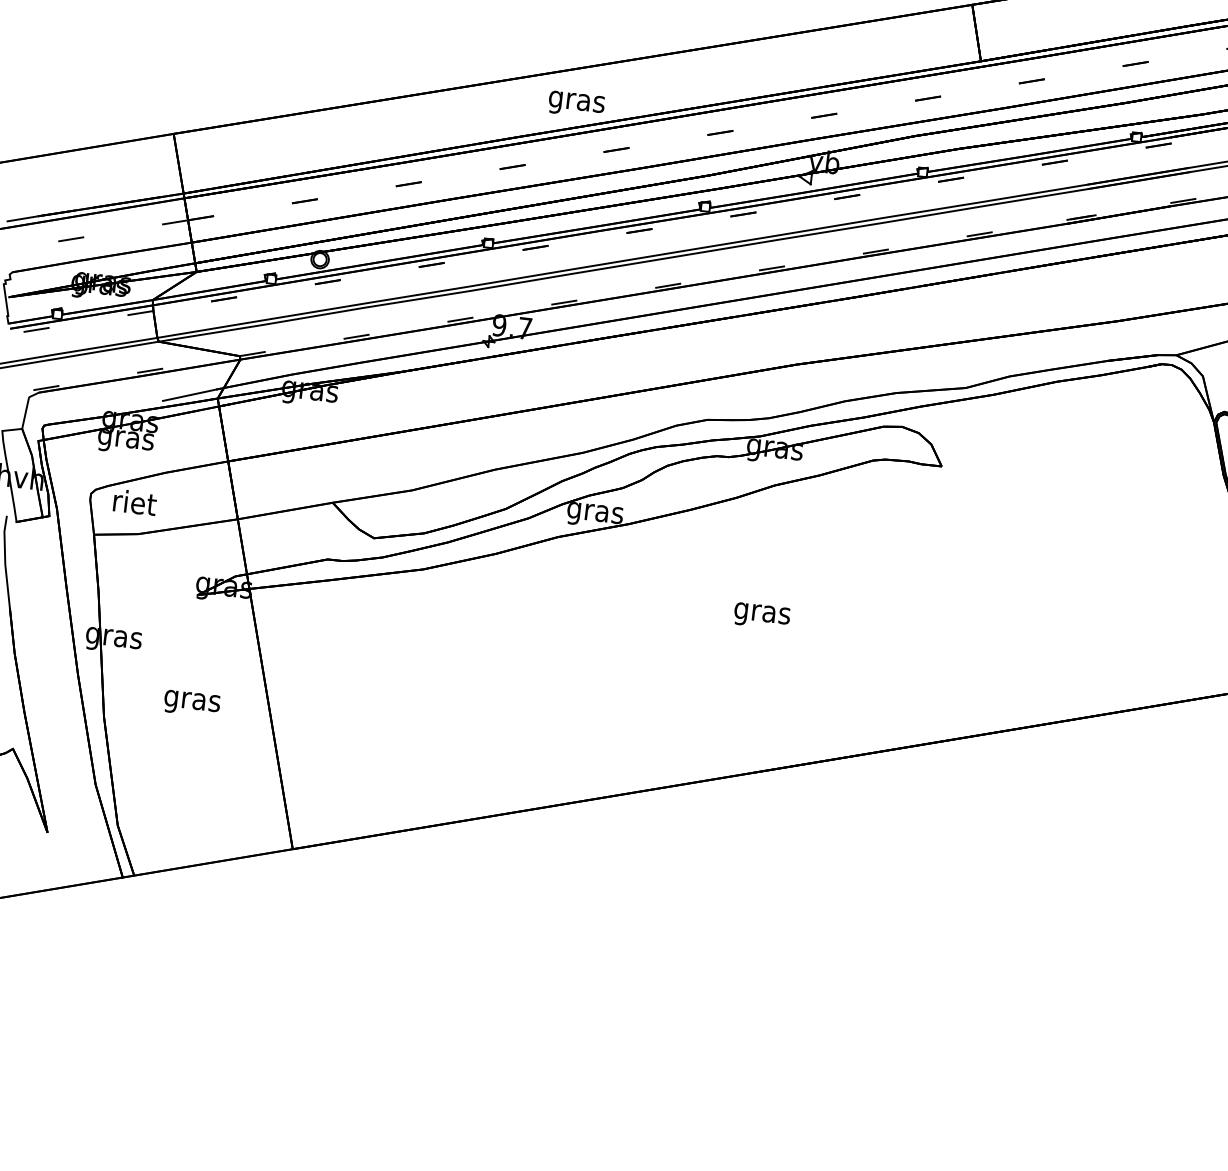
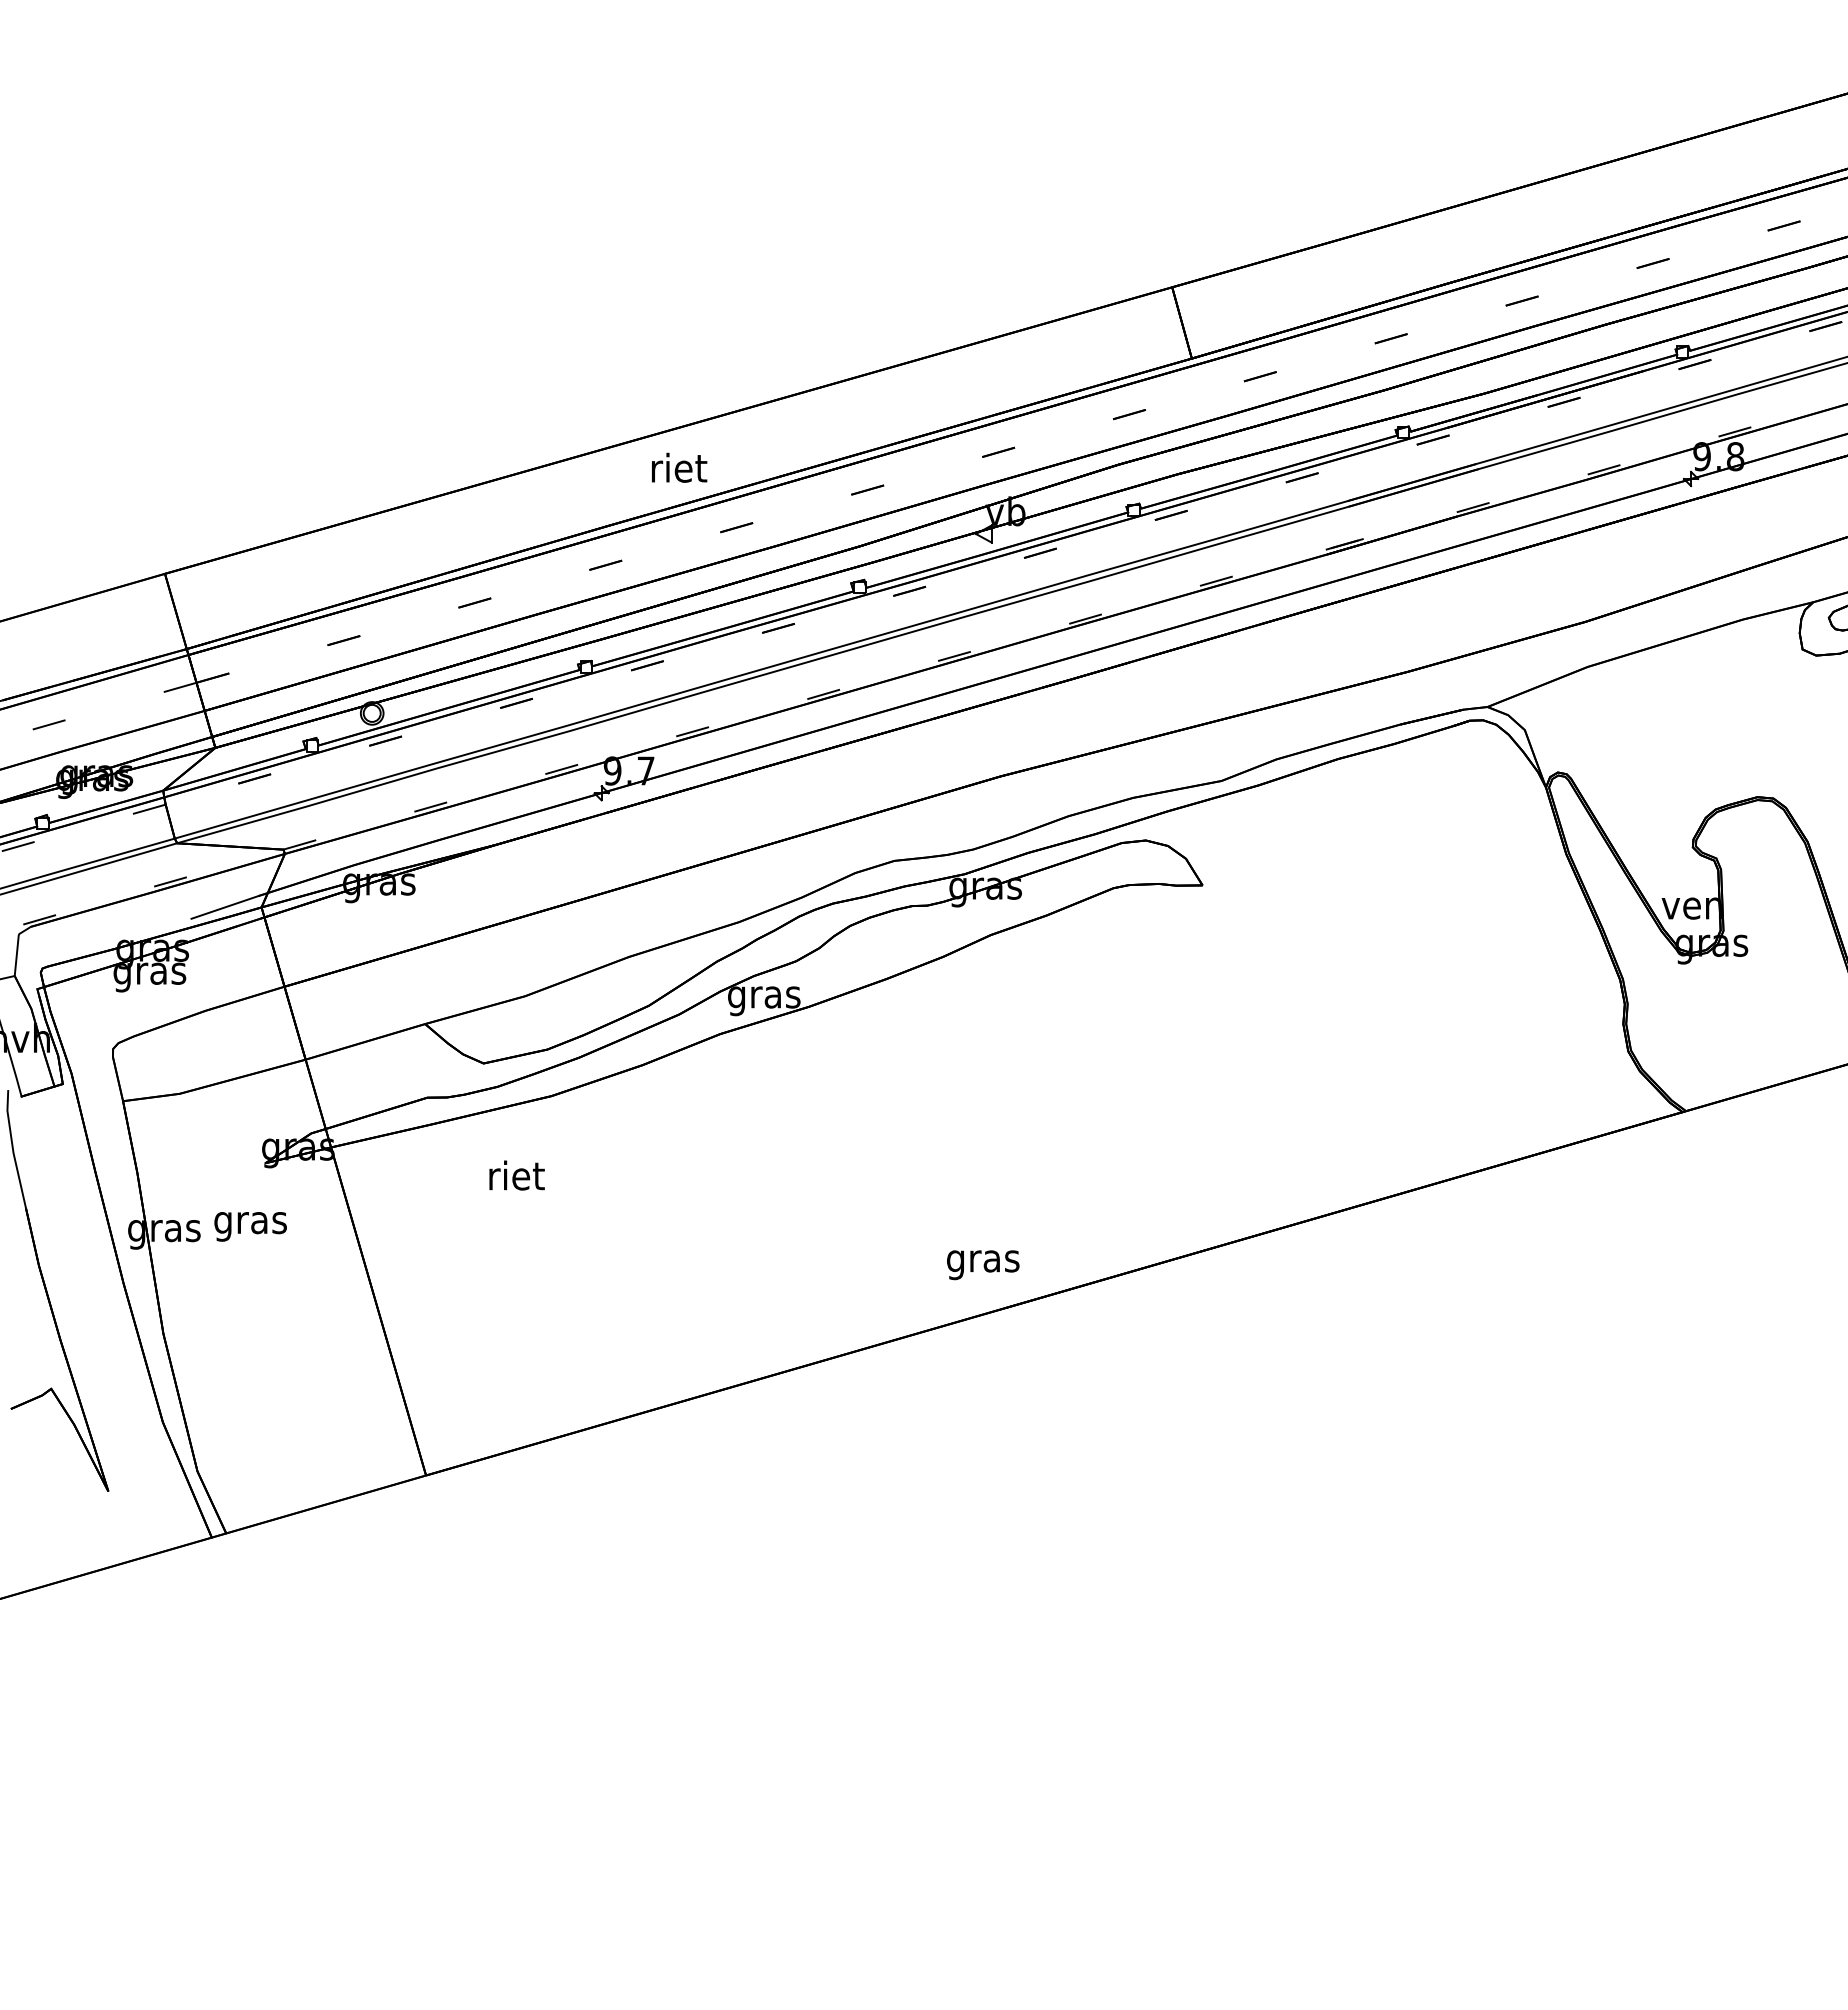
text: (576, 101) -> (678, 471), gras -> riet
text: (134, 502) -> (516, 1175), moved
text: (762, 616) -> (983, 1265), moved
text: (191, 703) -> (250, 1226), moved

